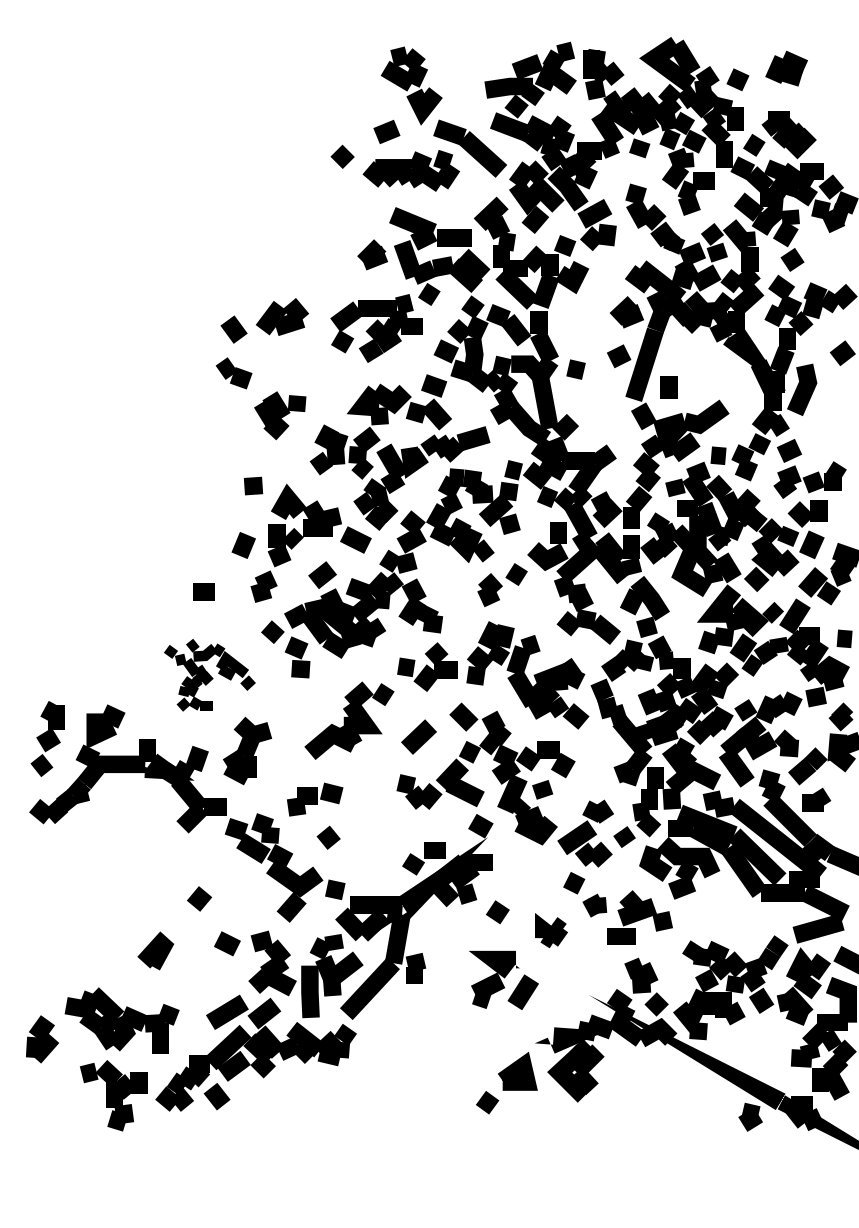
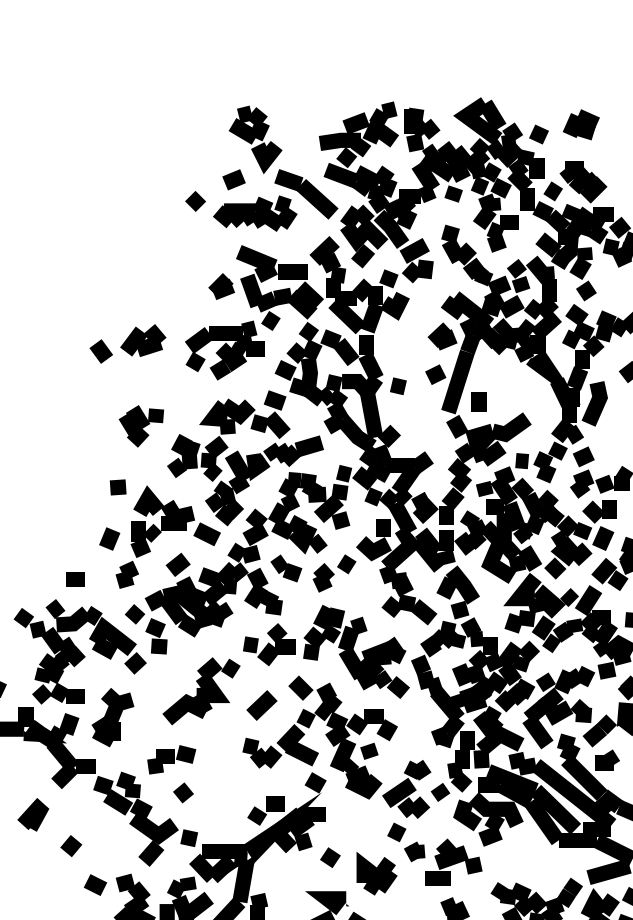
part: (233, 373) -> (285, 568), moved
part: (209, 674) -> (79, 651), size x1.67
part: (551, 930) -> (377, 873), size x1.43
part: (155, 950) -> (33, 814), moved

